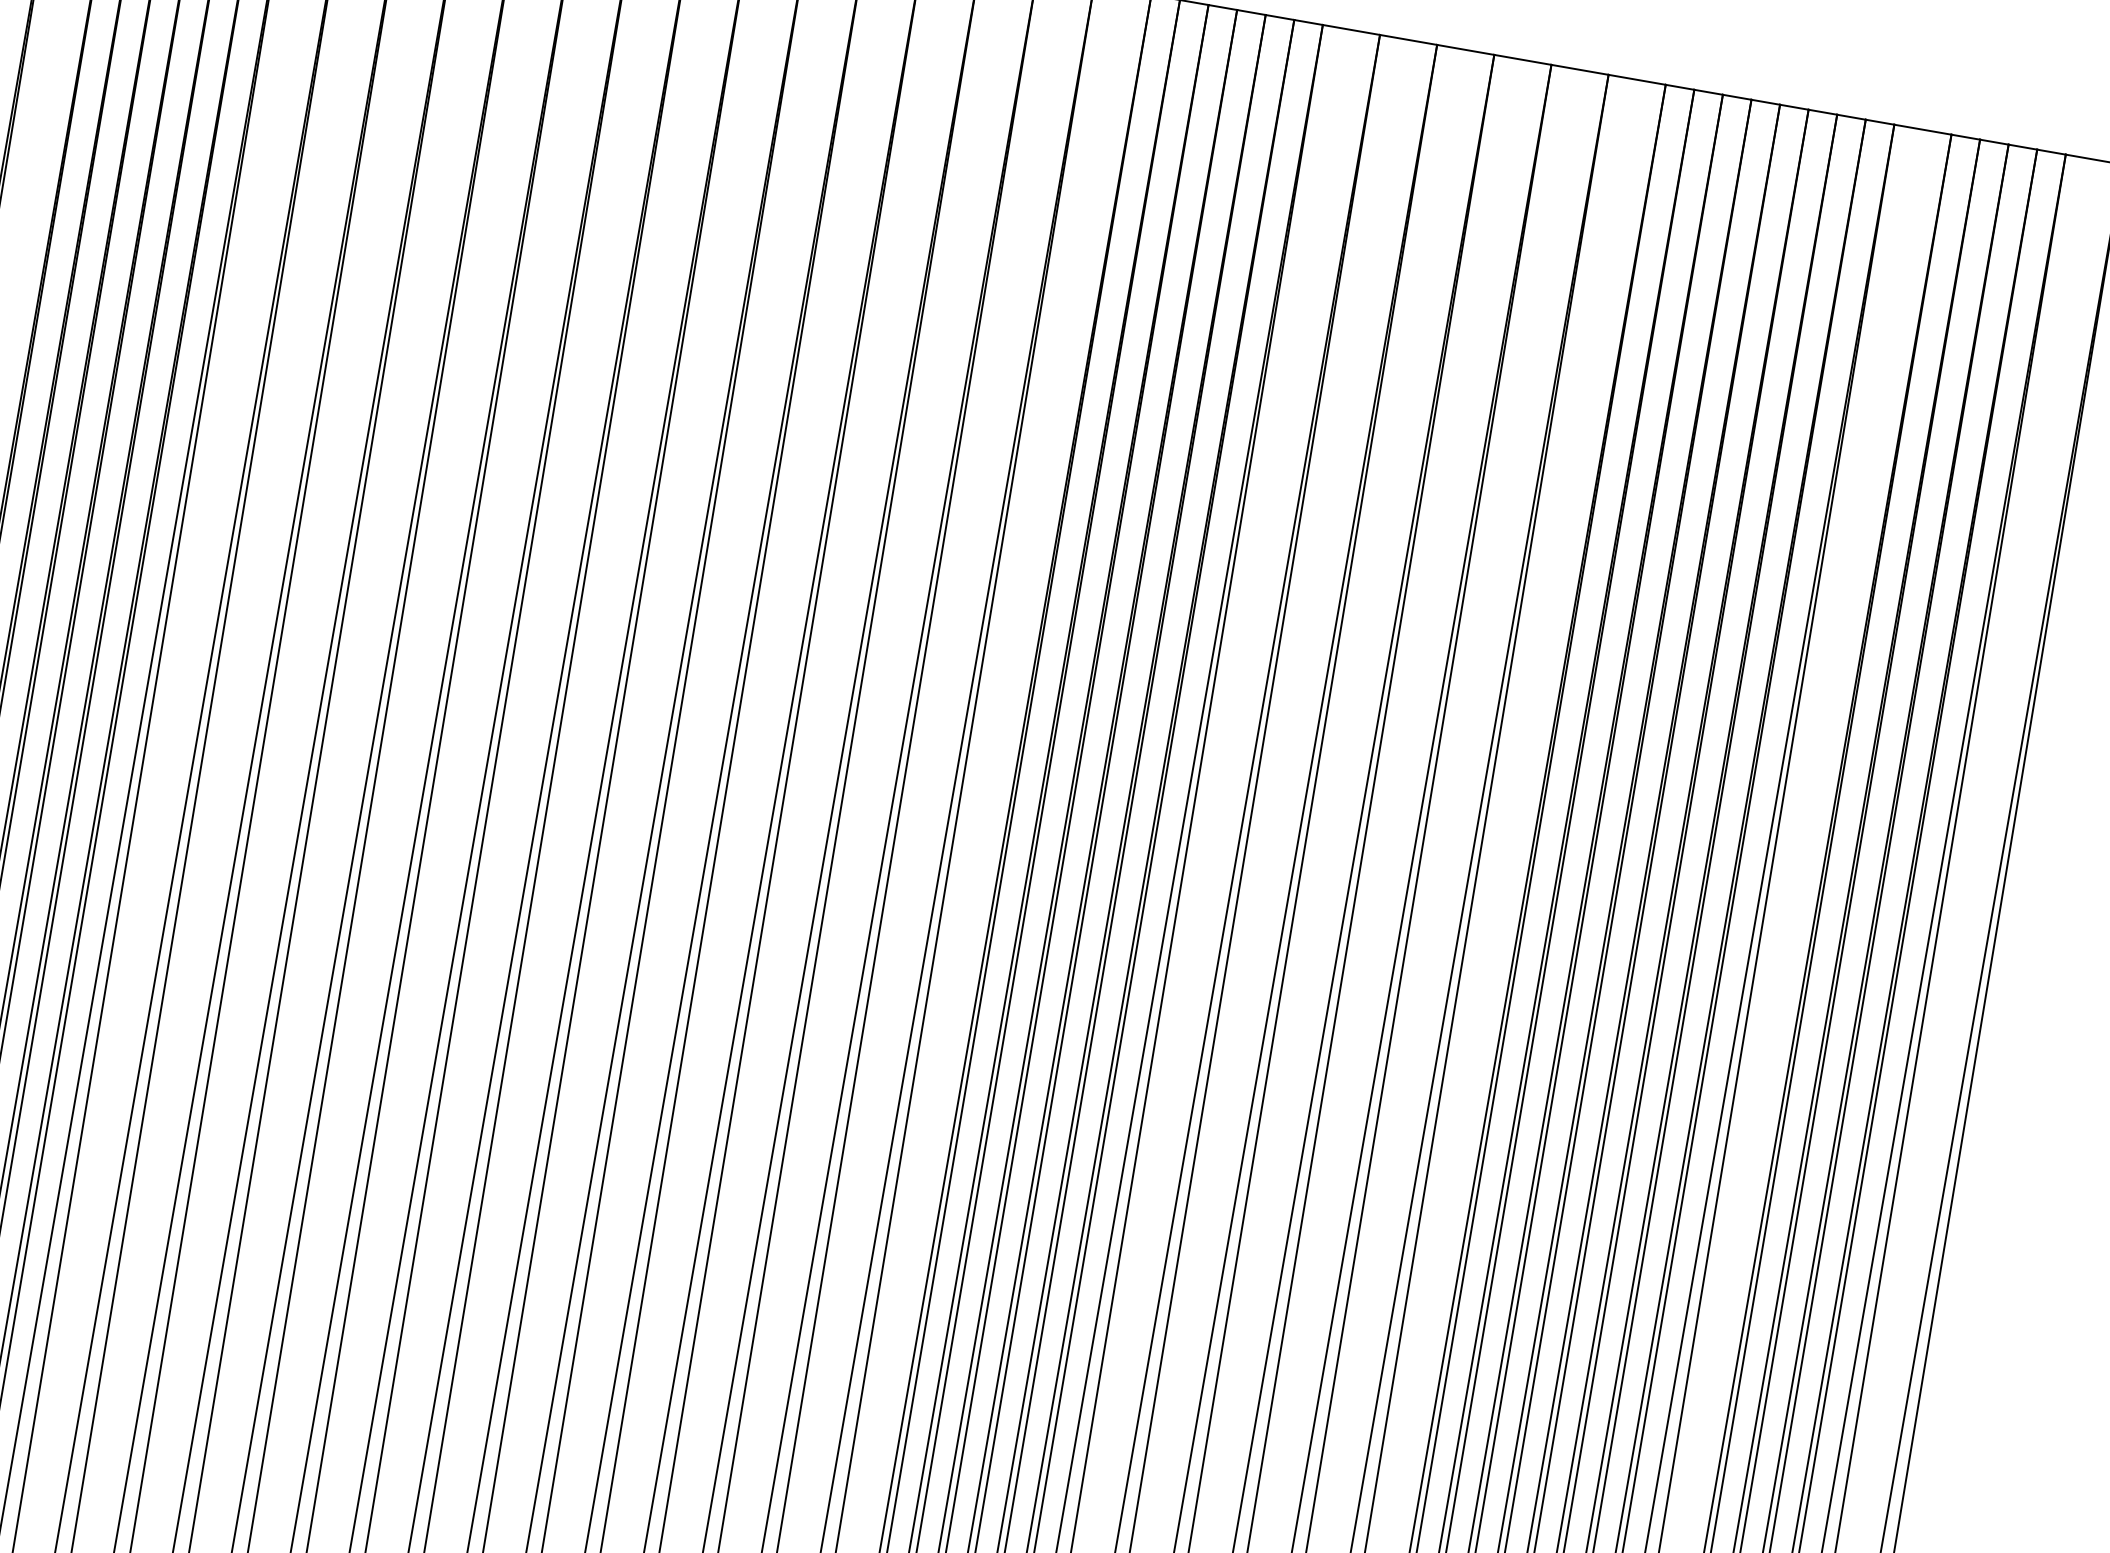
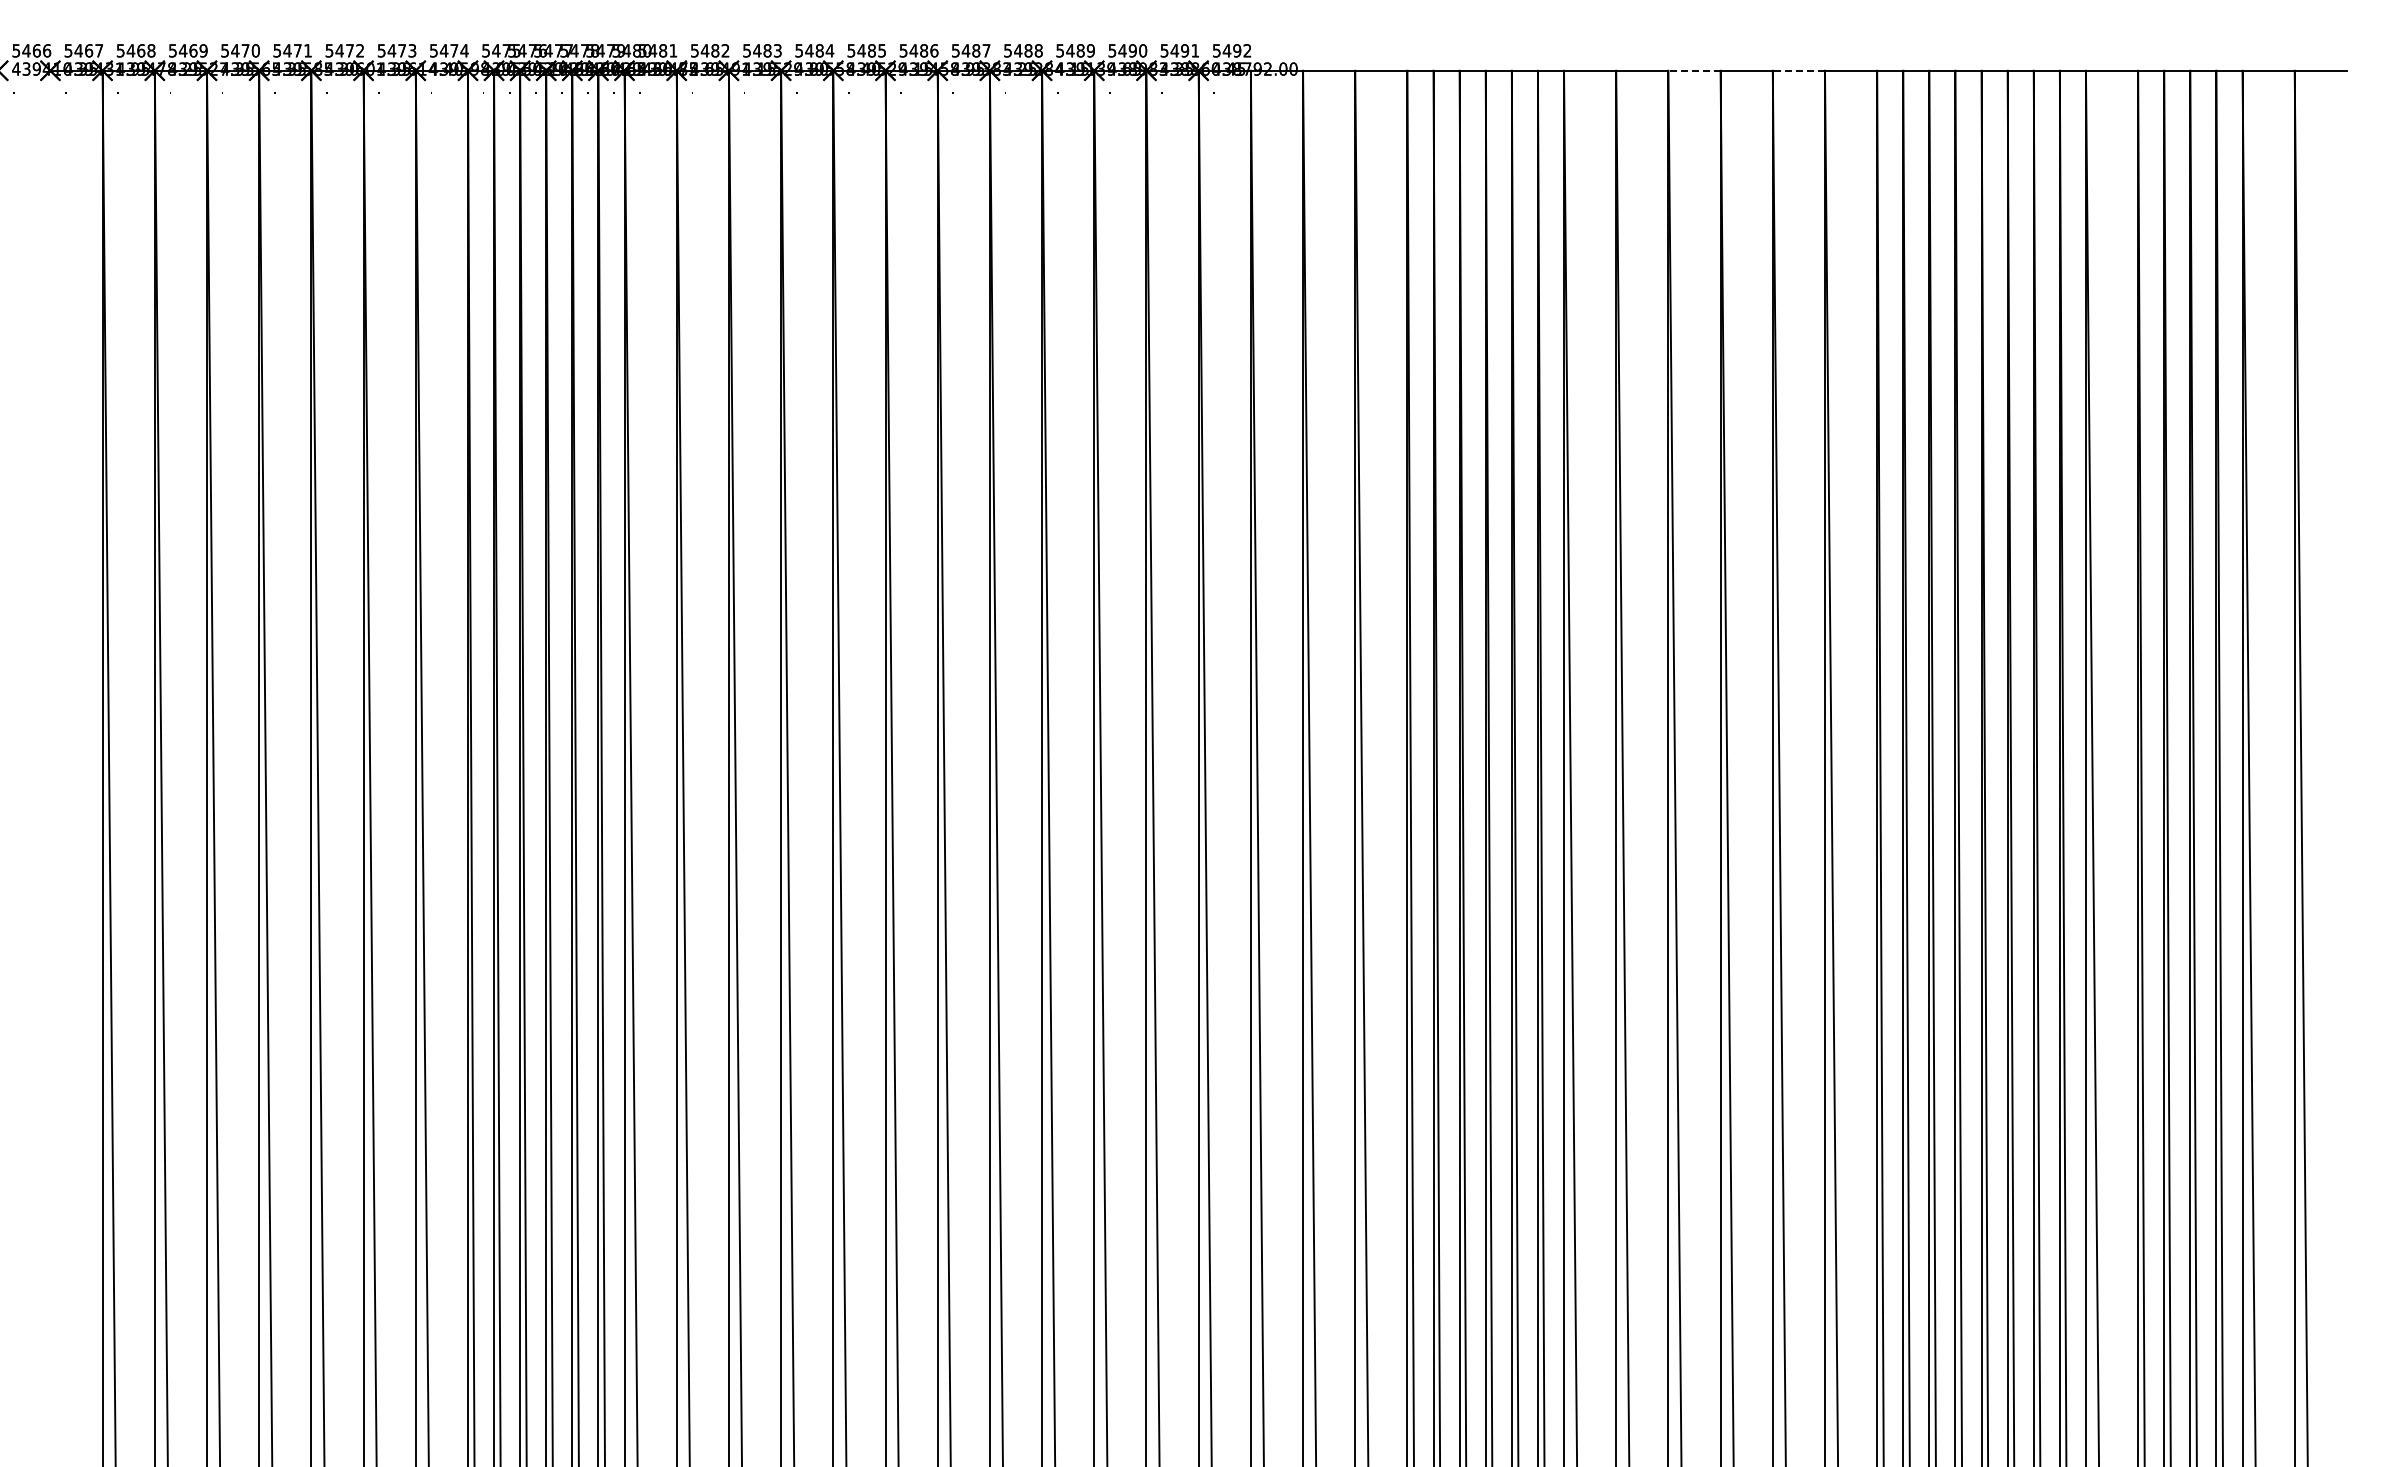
line: (1465, 49) -> (1694, 70), solid -> dashed
line: (1579, 69) -> (1798, 70), solid -> dashed

